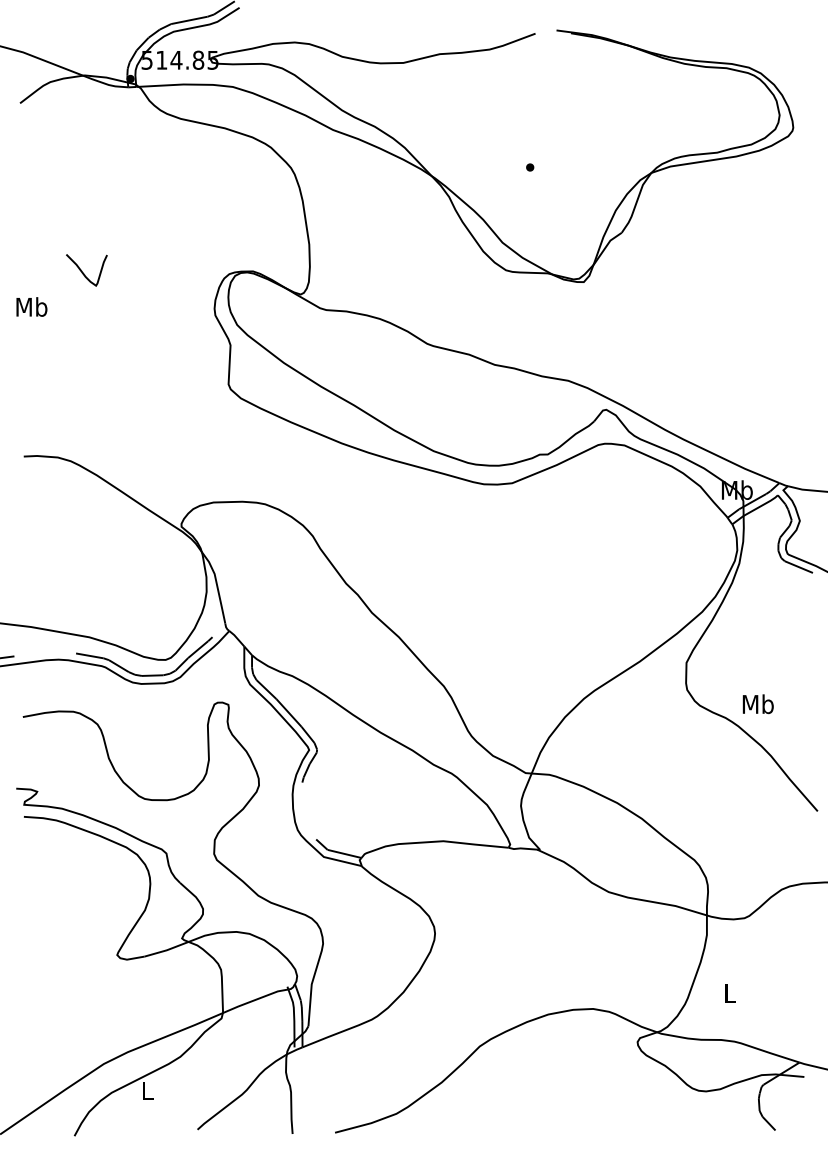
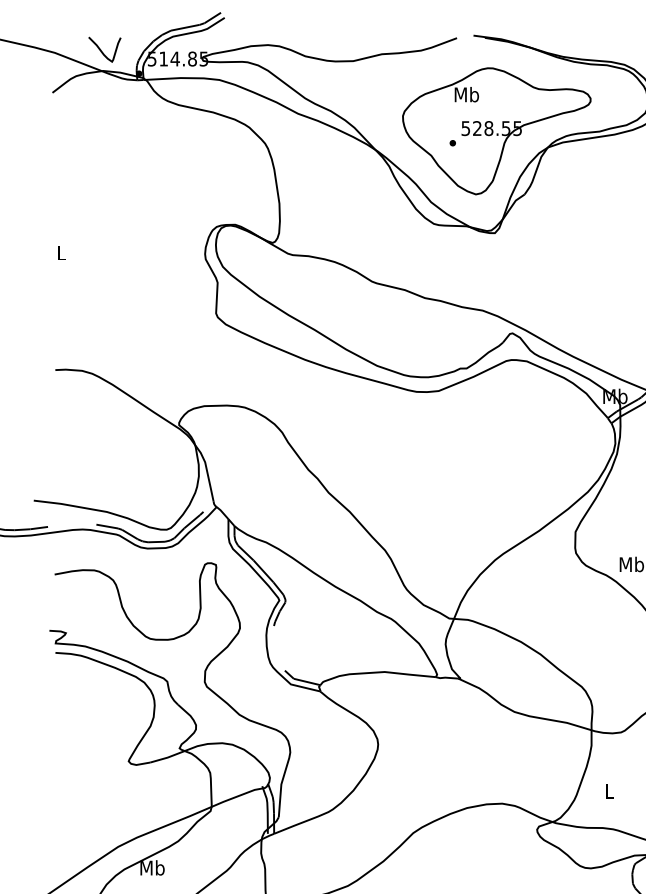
part: (585, 152) -> (496, 131), added
curve: (83, 272) -> (102, 51), moved
text: (31, 306) -> (61, 252), Mb -> L
text: (147, 1090) -> (152, 867), L -> Mb

